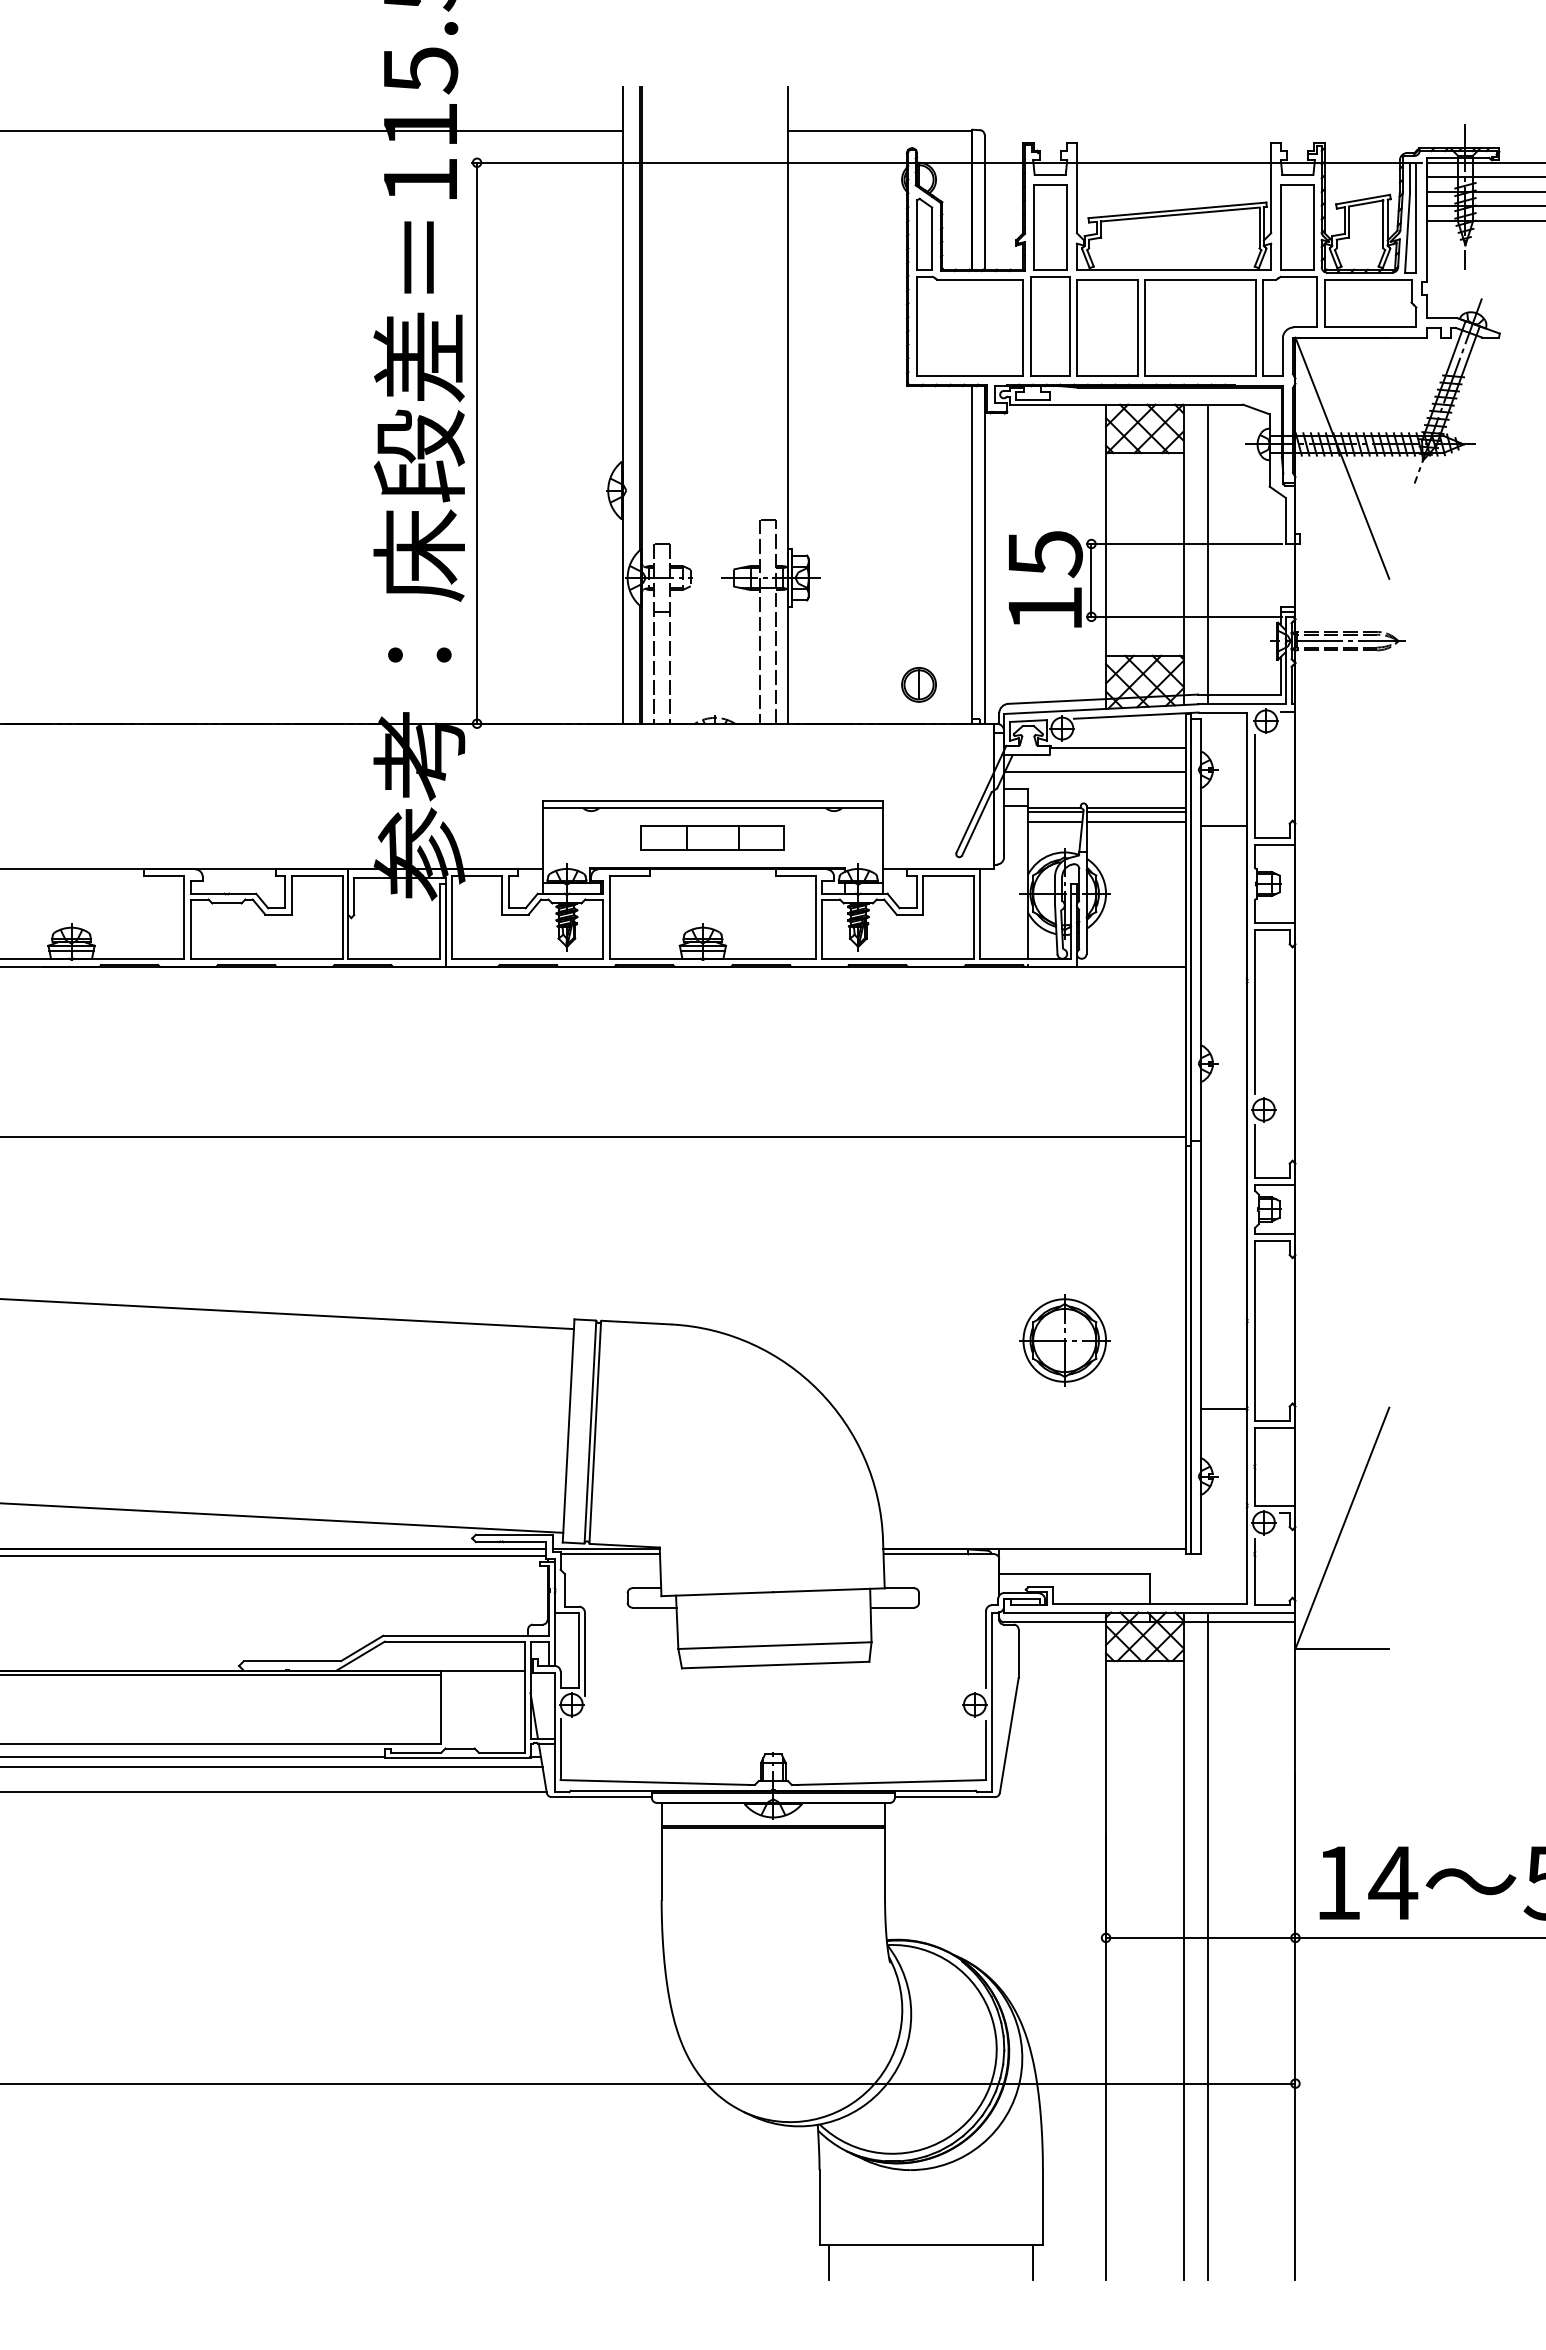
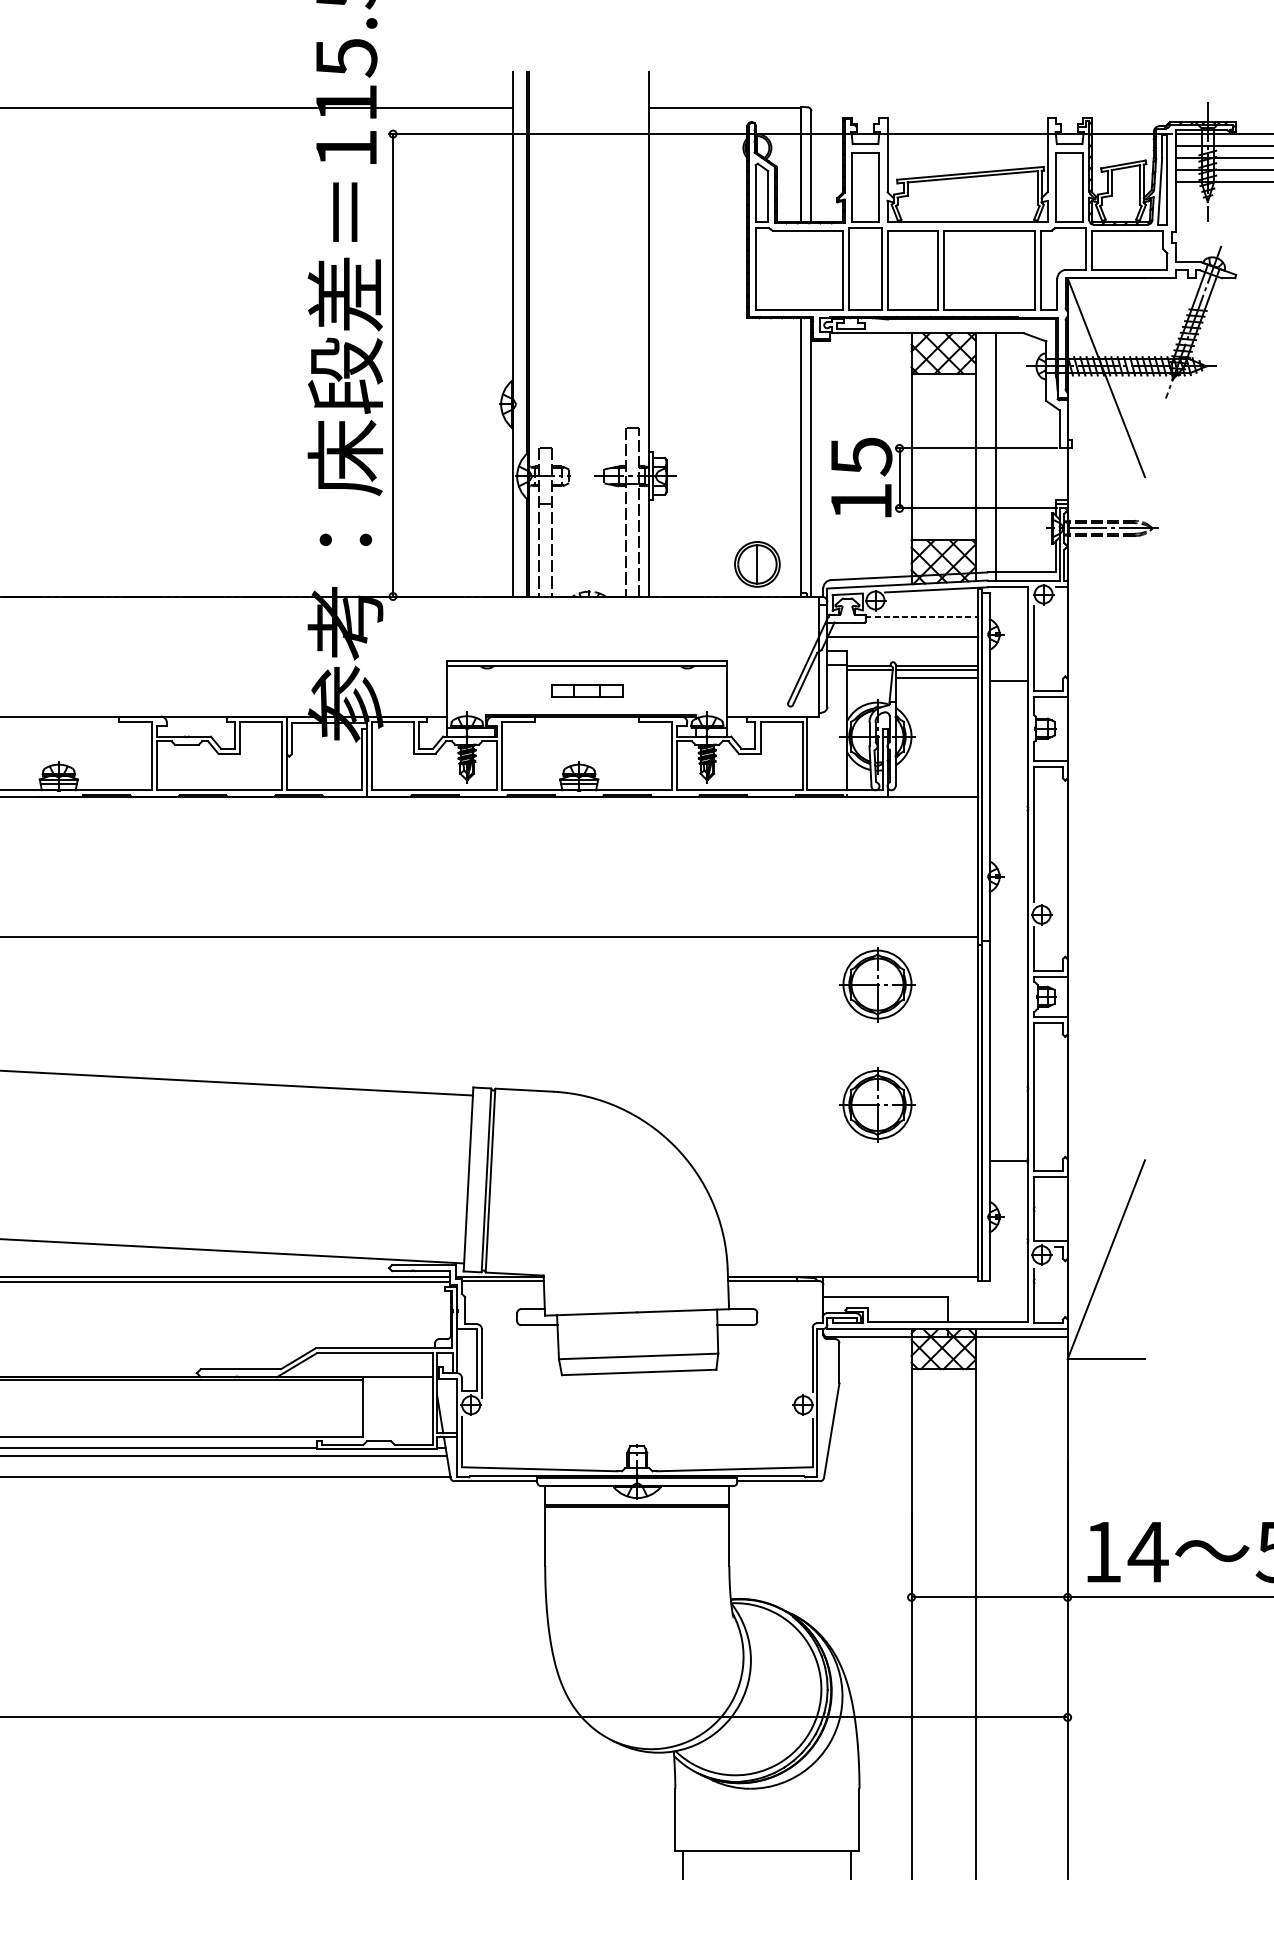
part: (918, 684) -> (756, 564), size x1.6
line: (1118, 748) -> (921, 616), solid -> dashed
line: (1055, 822) -> (869, 677), removed
part: (712, 837) -> (587, 690), size x0.6
part: (1064, 1194) -> (877, 984), added
line: (1208, 1945) -> (995, 1603), removed

